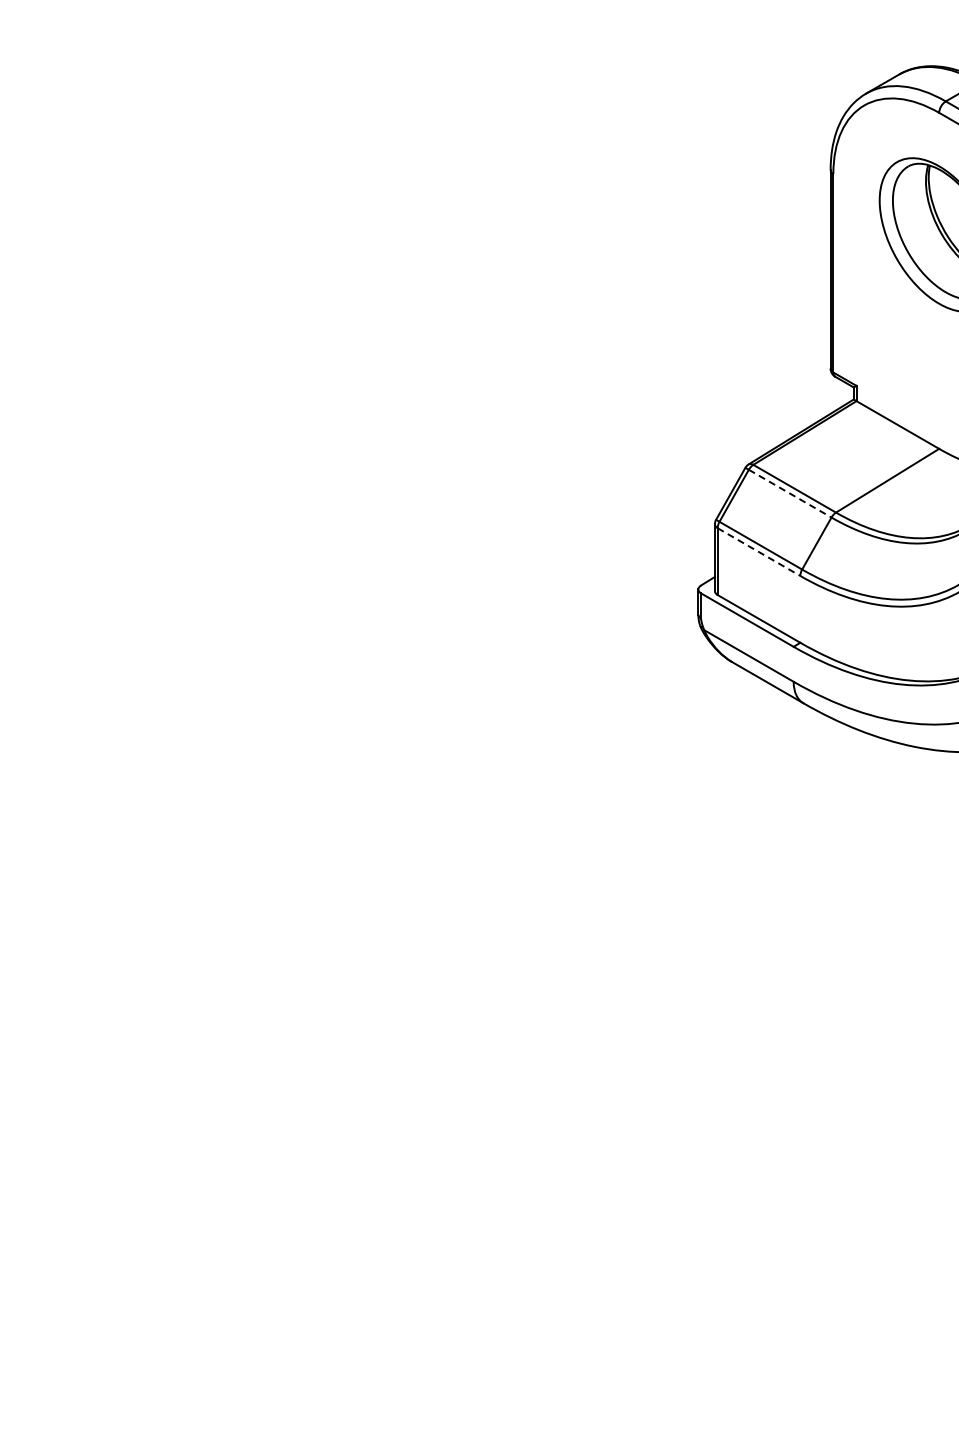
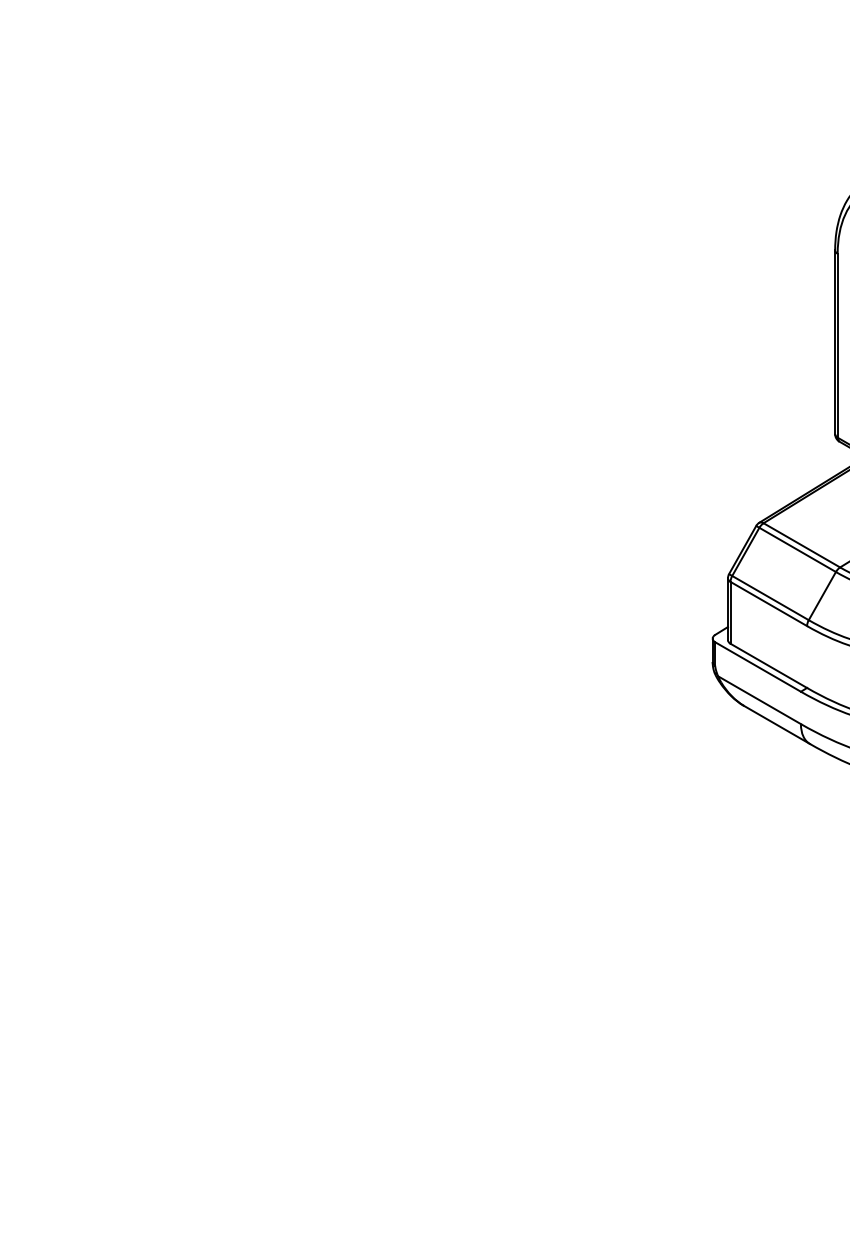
line: (790, 493) -> (797, 549), dashed -> solid
line: (758, 552) -> (768, 604), dashed -> solid

